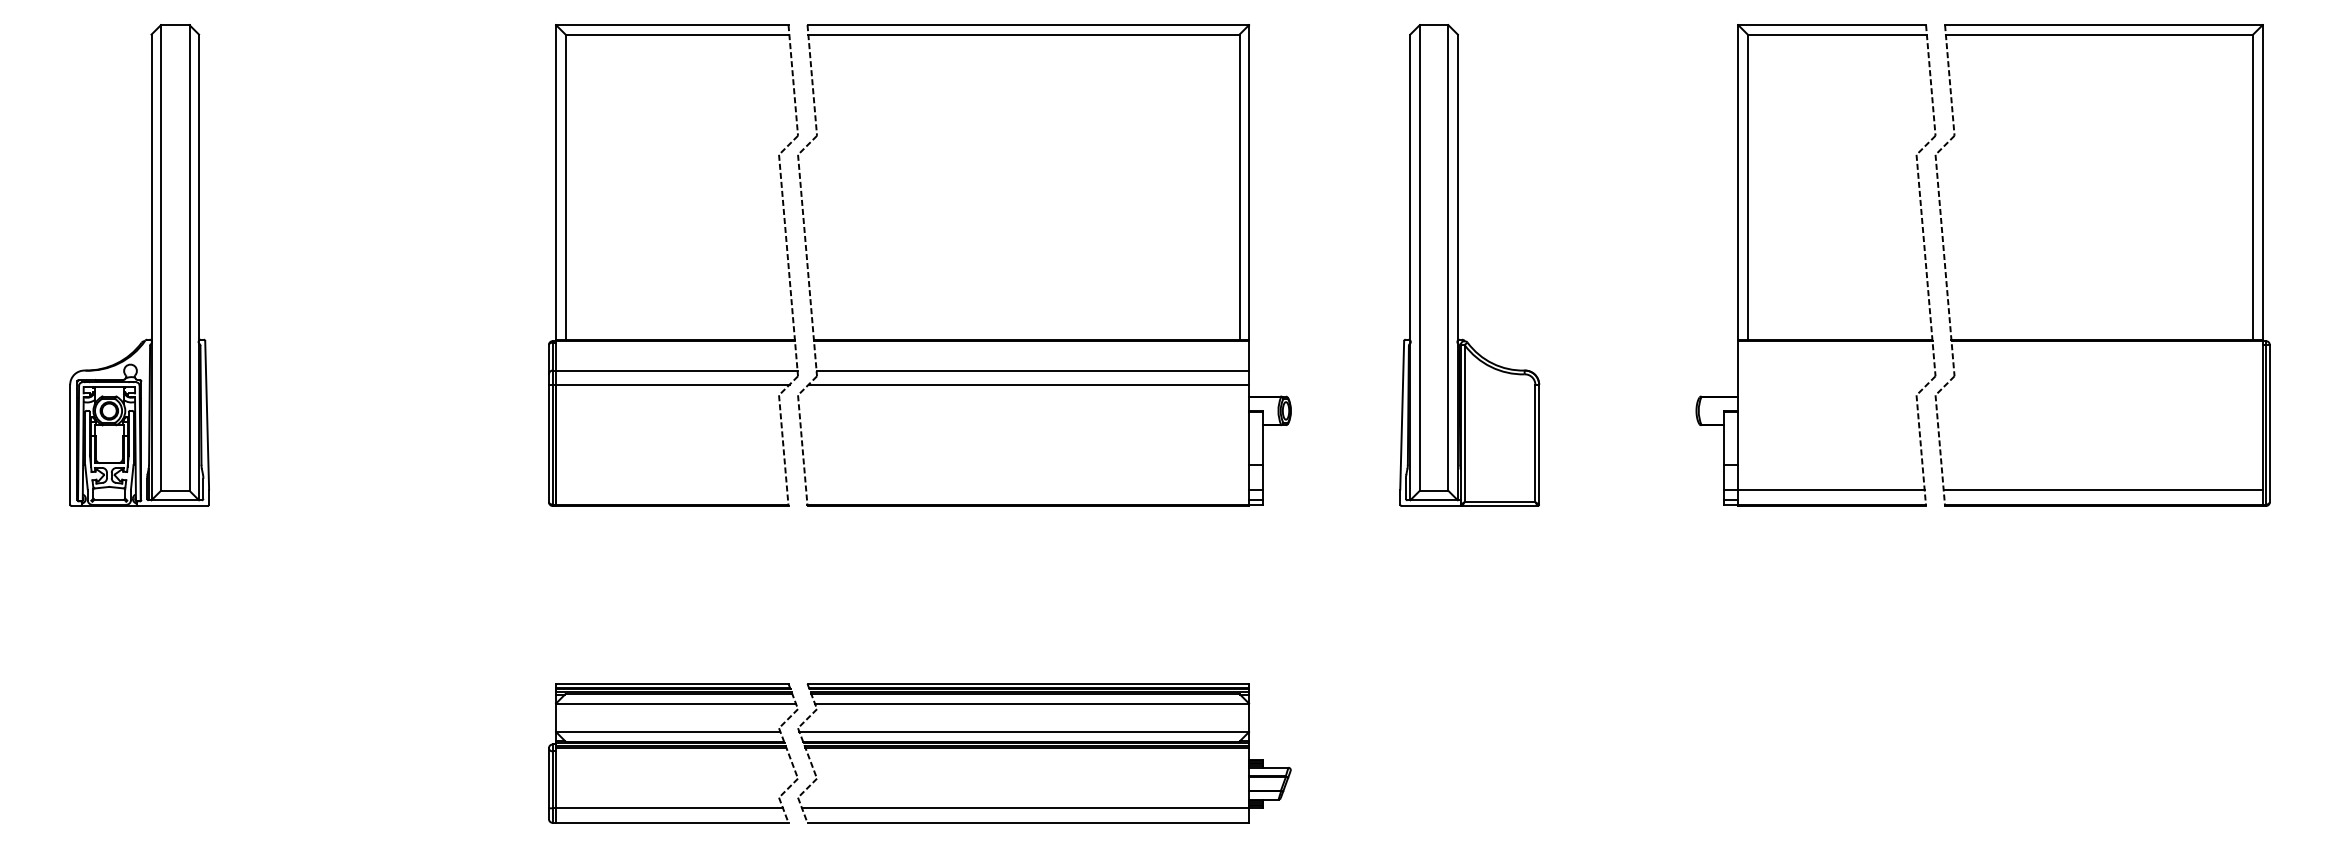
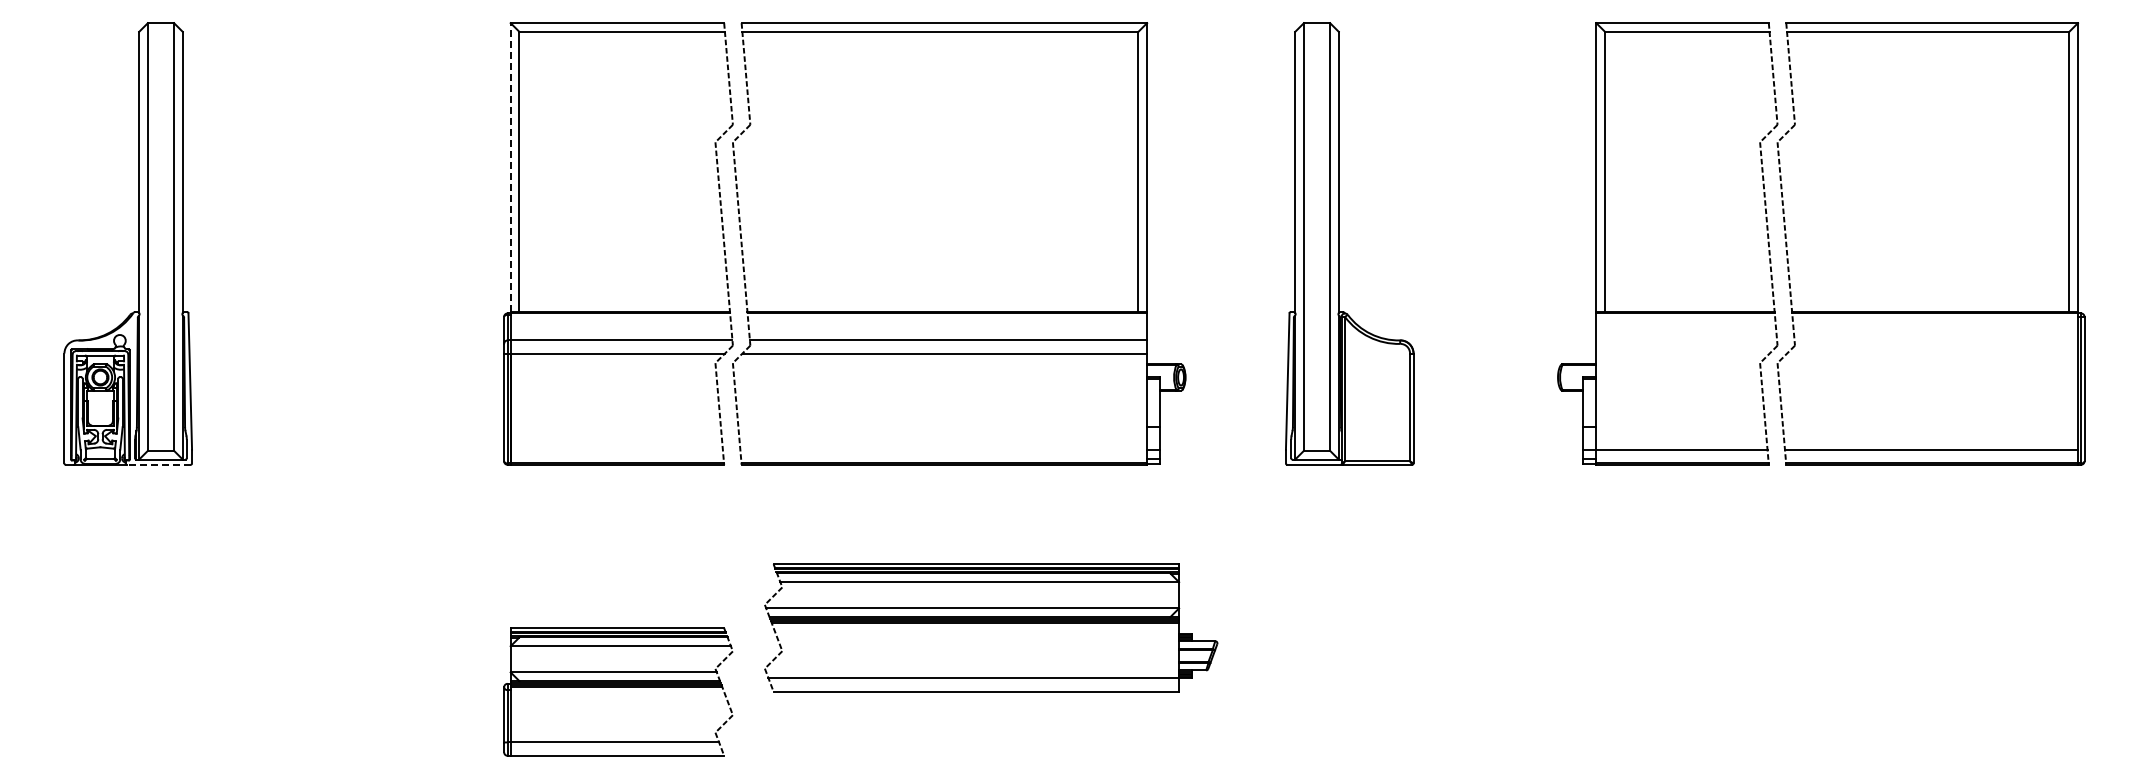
line: (555, 182) -> (510, 167), solid -> dashed
line: (172, 505) -> (158, 464), solid -> dashed
part: (1044, 752) -> (991, 627), moved

